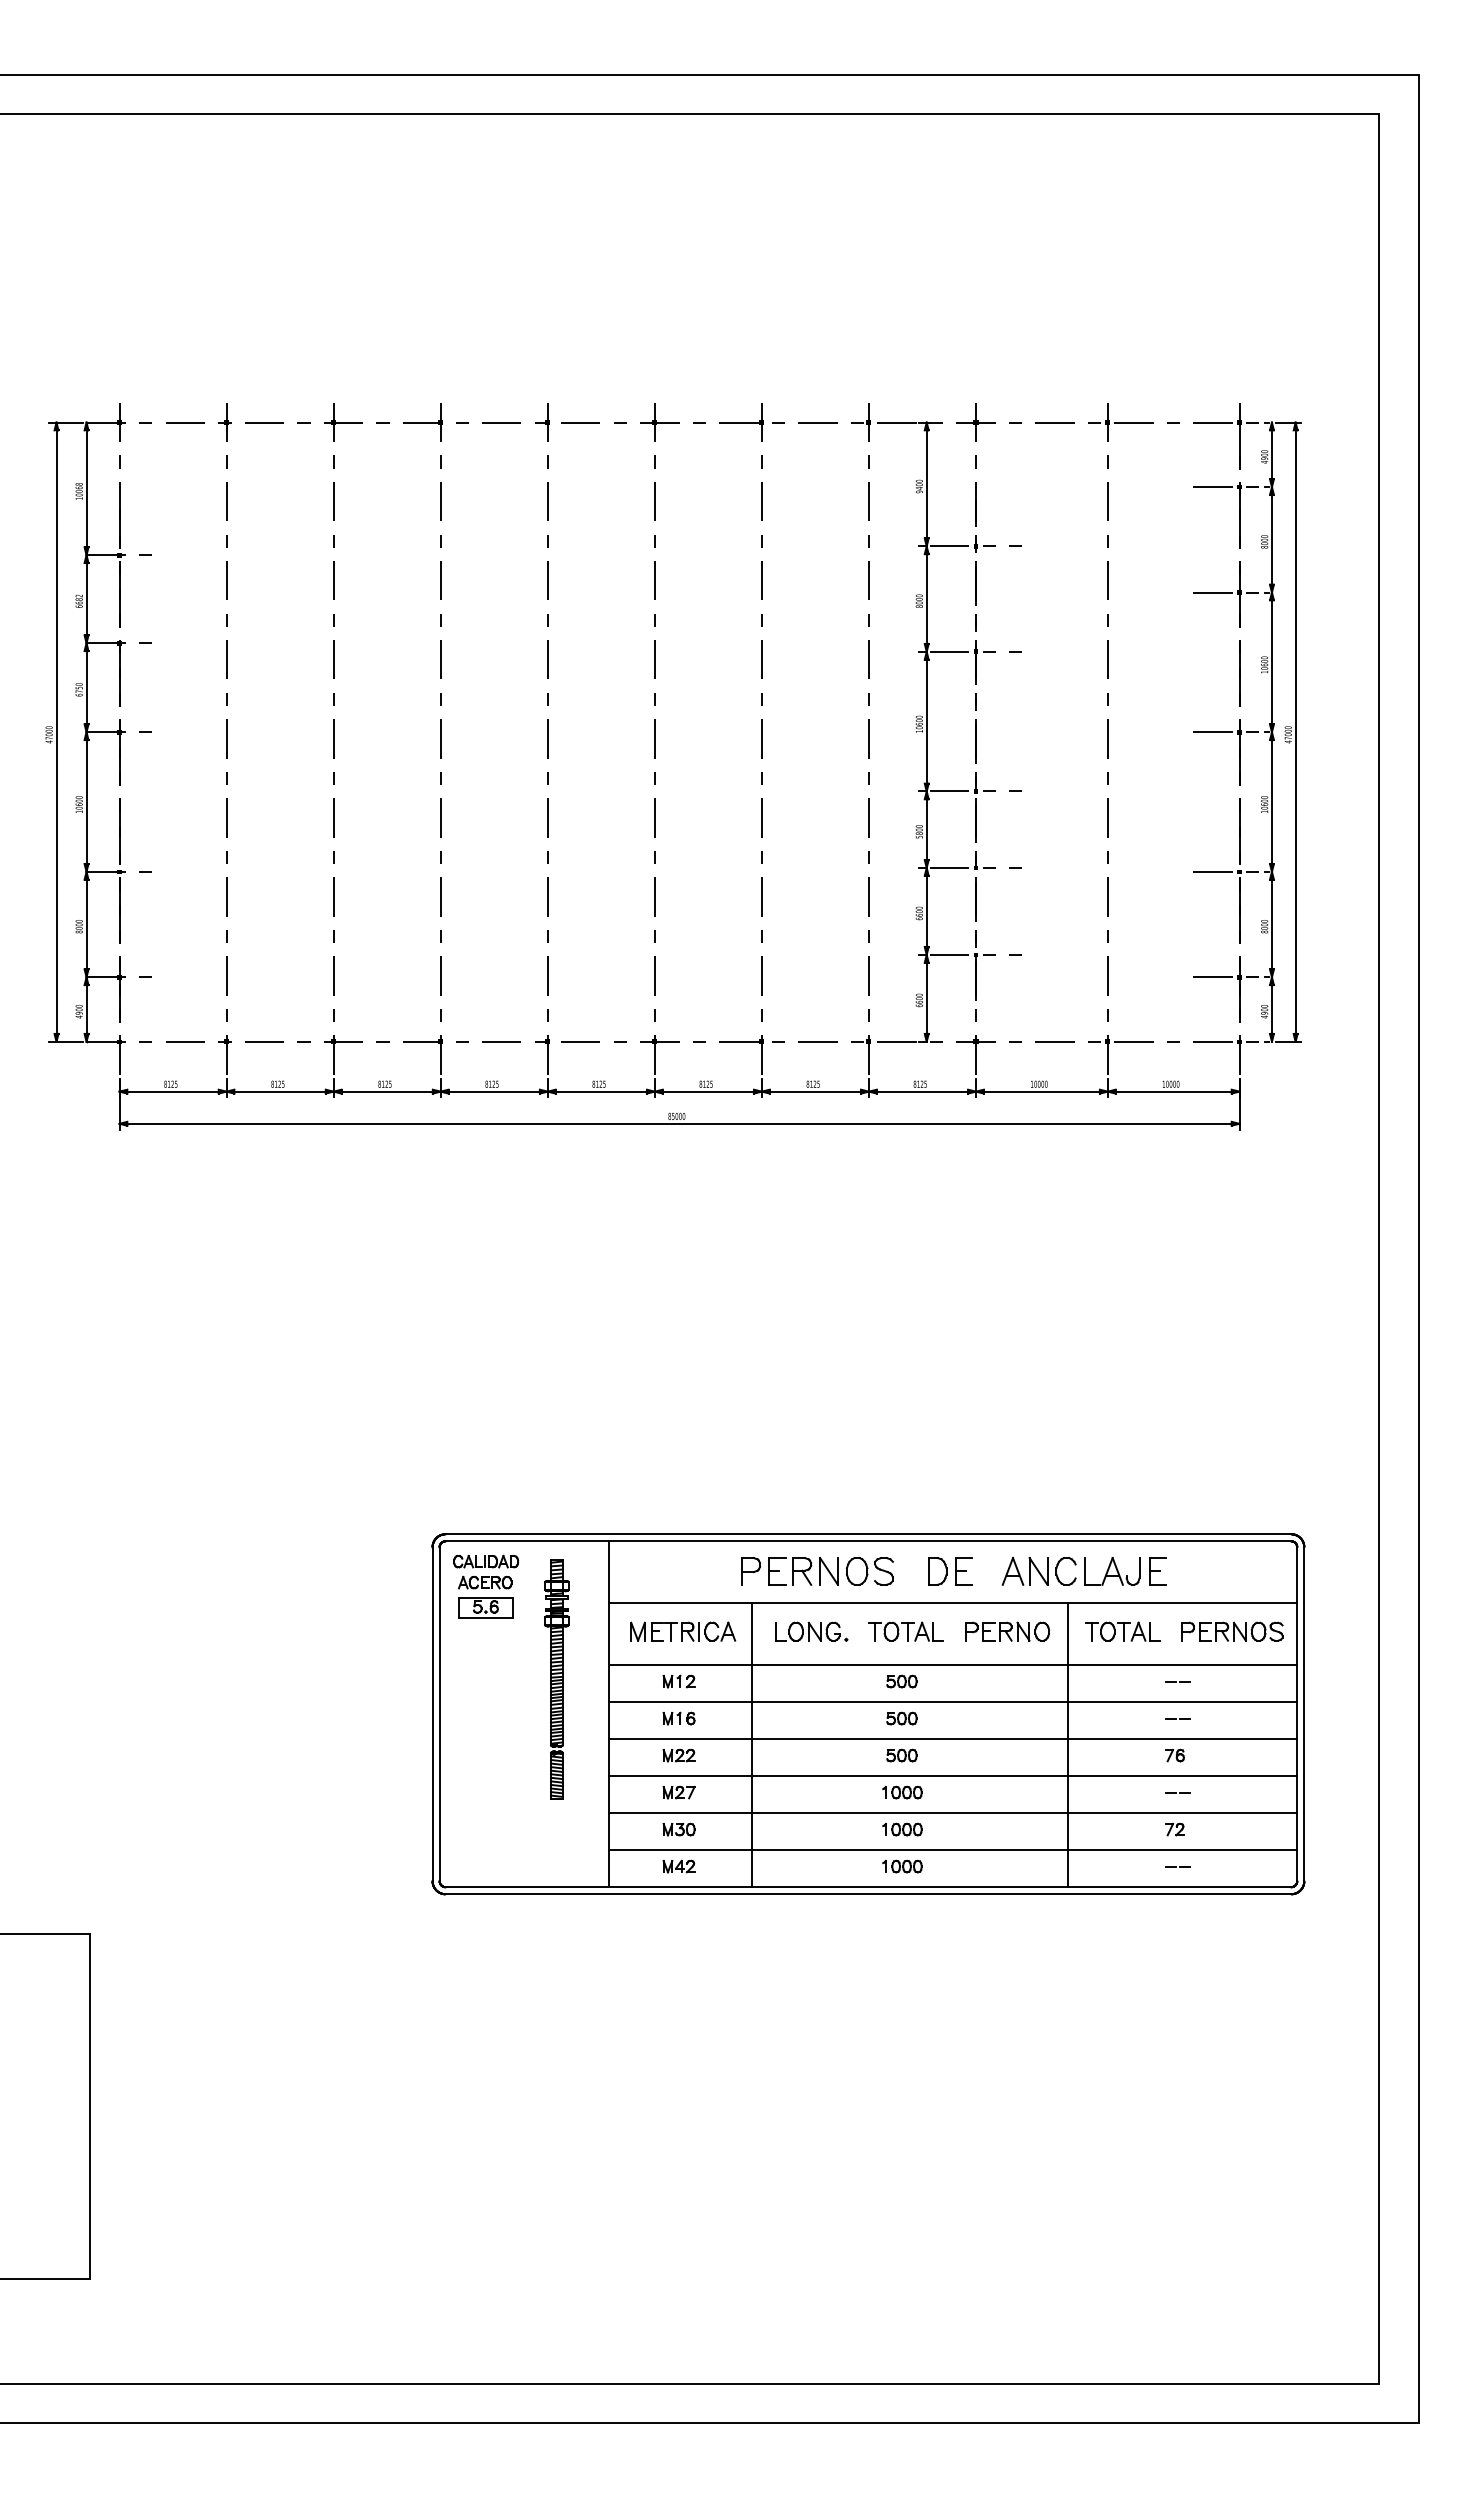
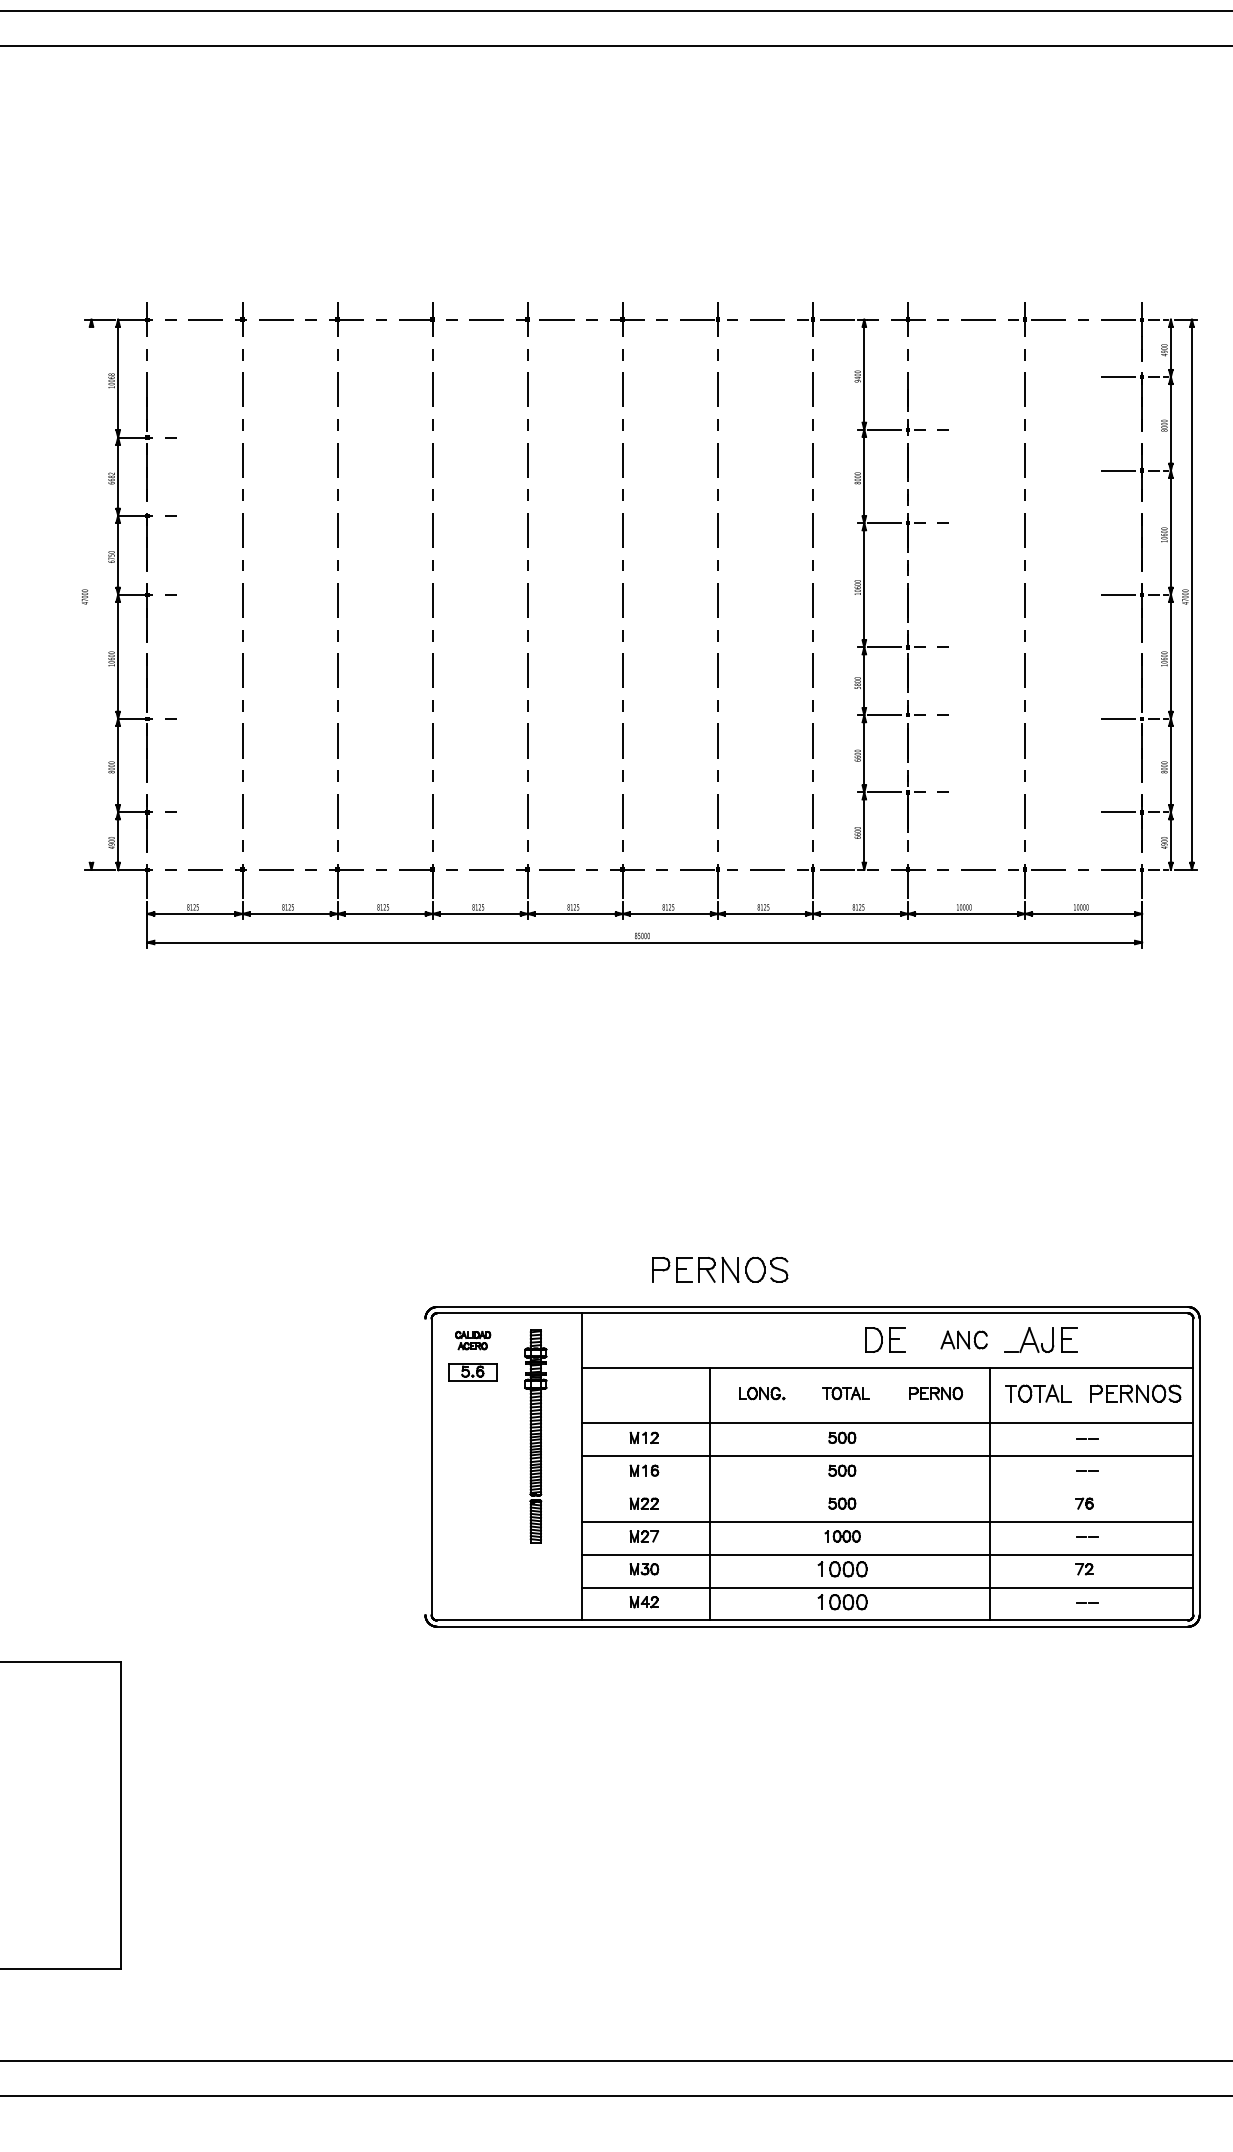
line: (56, 731) -> (91, 594), removed
part: (486, 1571) -> (473, 1340), size x0.6
part: (817, 1571) -> (720, 1269), moved
part: (1038, 1571) -> (963, 1340), size x0.7
line: (1084, 1571) -> (1004, 1340), removed
part: (683, 1631) -> (648, 1393), removed
part: (811, 1631) -> (761, 1393), size x0.7
part: (905, 1631) -> (845, 1393), size x0.7
part: (1007, 1631) -> (936, 1393), size x0.7
line: (432, 1714) -> (425, 1467), removed
line: (953, 1739) -> (888, 1489), removed
part: (902, 1829) -> (842, 1569), size x1.4
part: (902, 1866) -> (842, 1602), size x1.4

